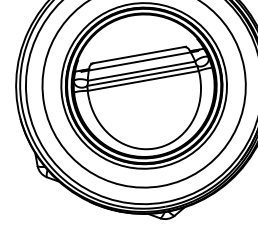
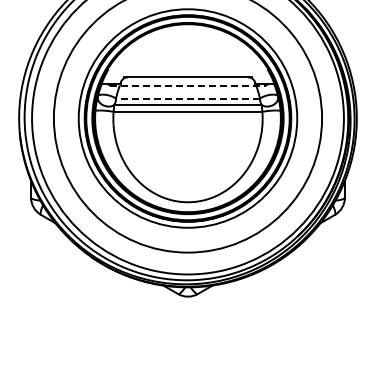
line: (140, 61) -> (188, 85), solid -> dashed
line: (141, 70) -> (188, 98), solid -> dashed

